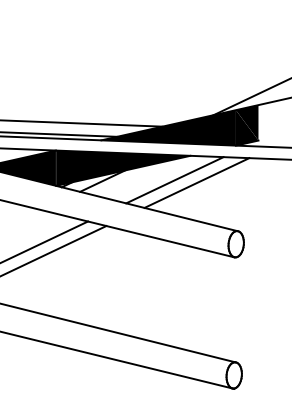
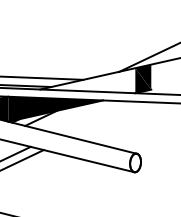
fill: (168, 127) -> (87, 80), removed
line: (174, 180) -> (91, 117), removed
line: (196, 182) -> (107, 119), removed

